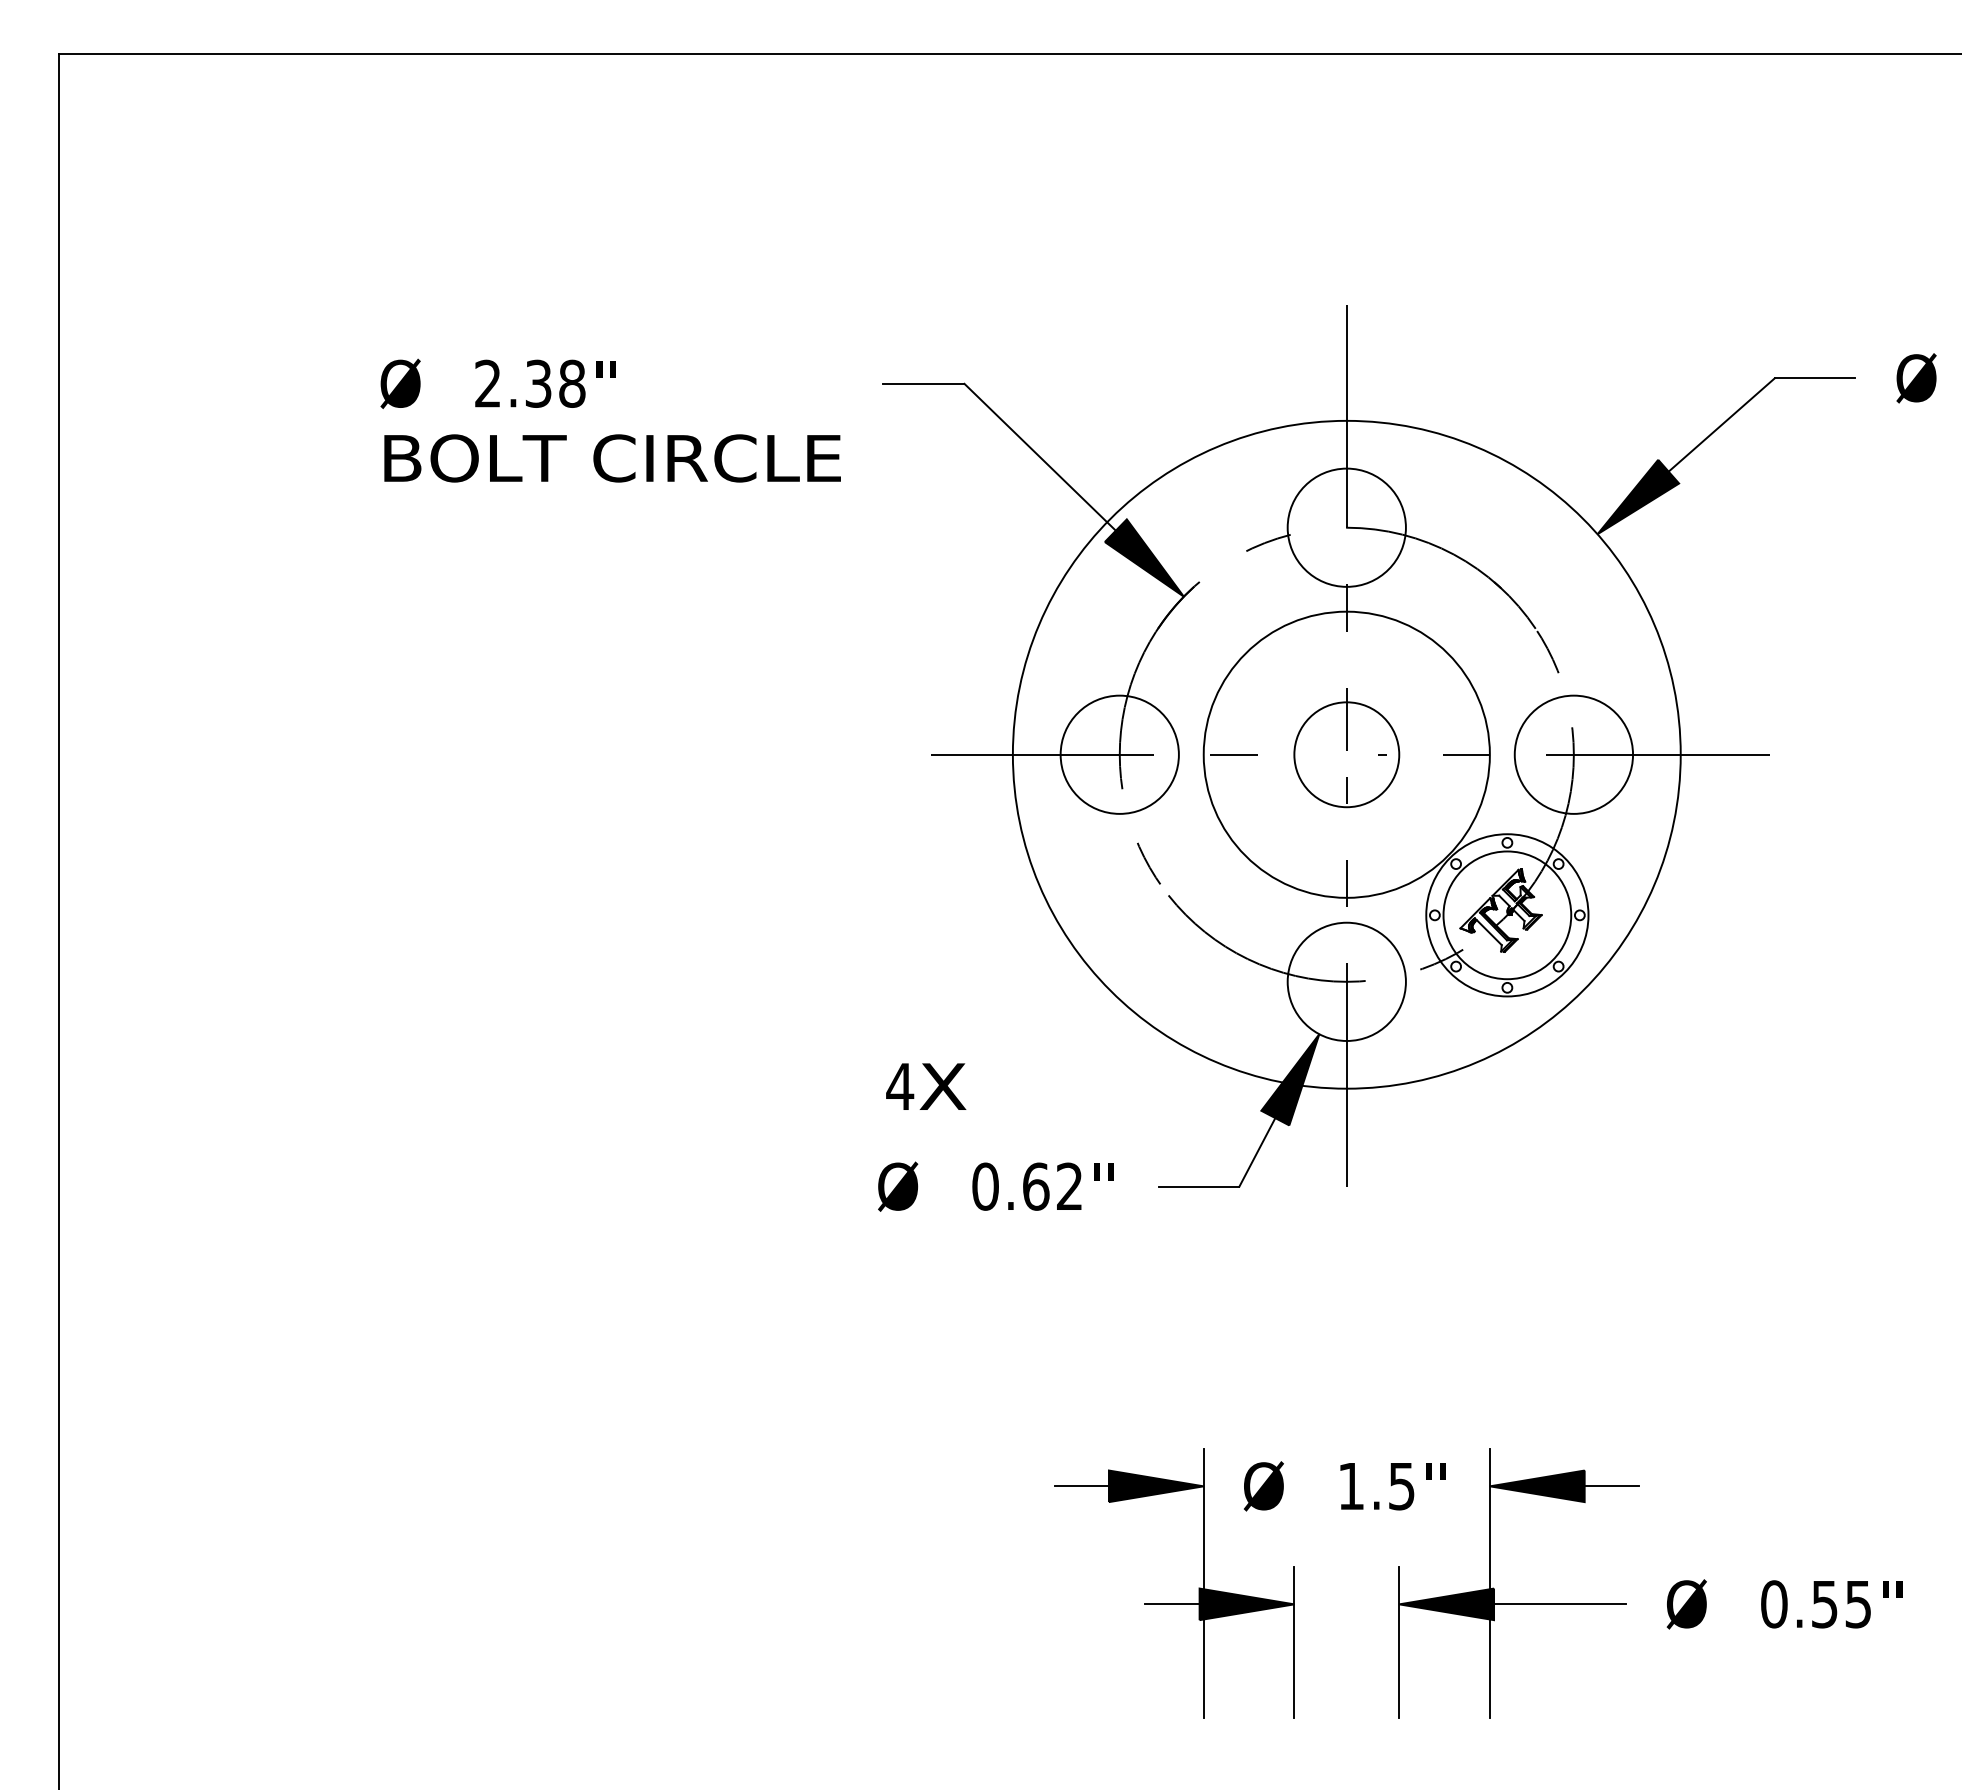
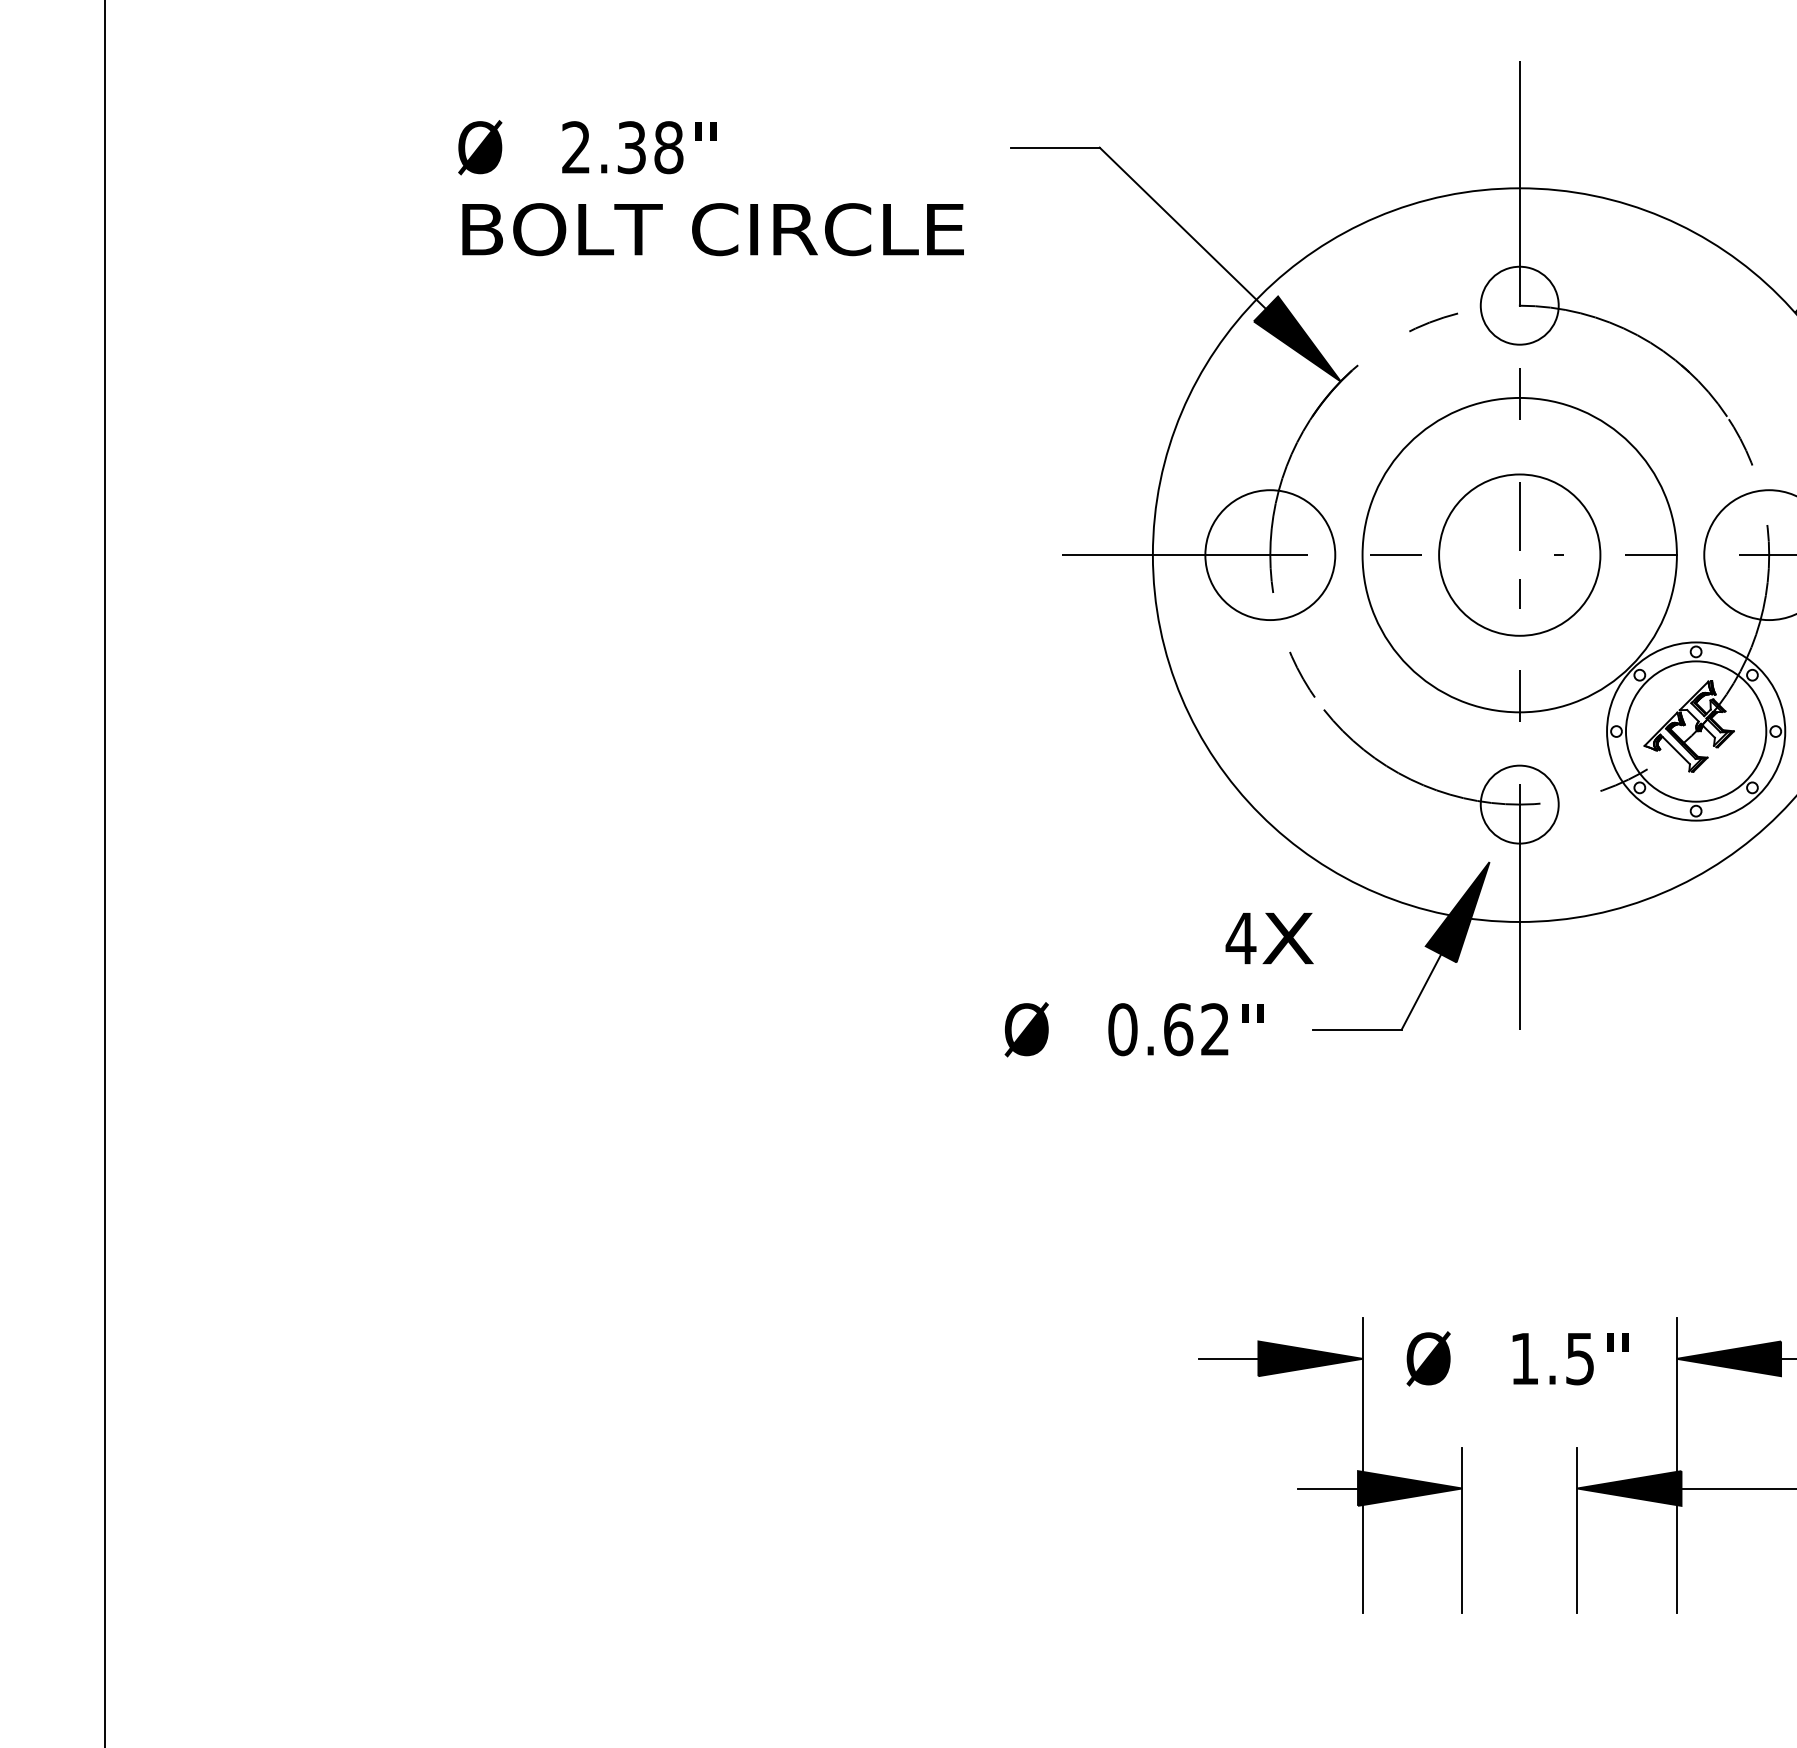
circle: (1346, 527) -> (1519, 305), size x0.6
circle: (1346, 754) -> (1519, 554), size x1.4
circle: (1346, 981) -> (1519, 804), size x0.6
text: (926, 1086) -> (1270, 938), moved

